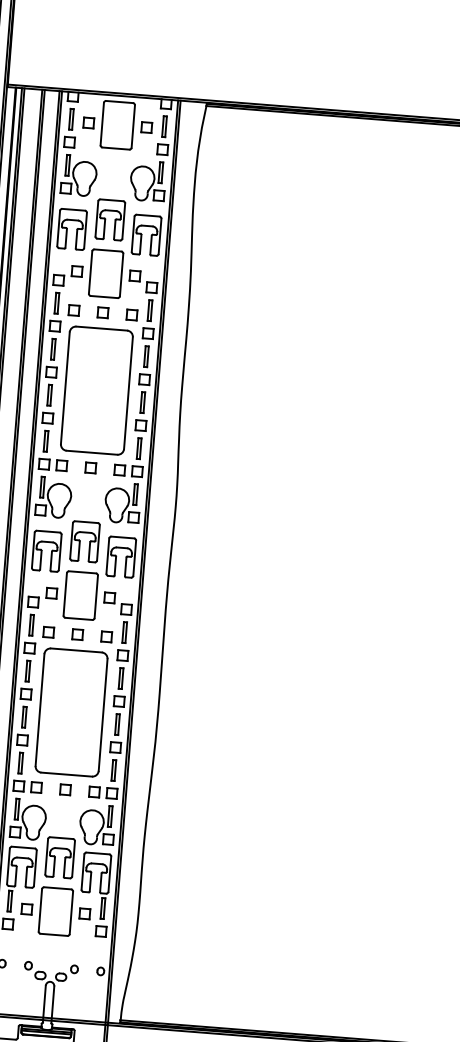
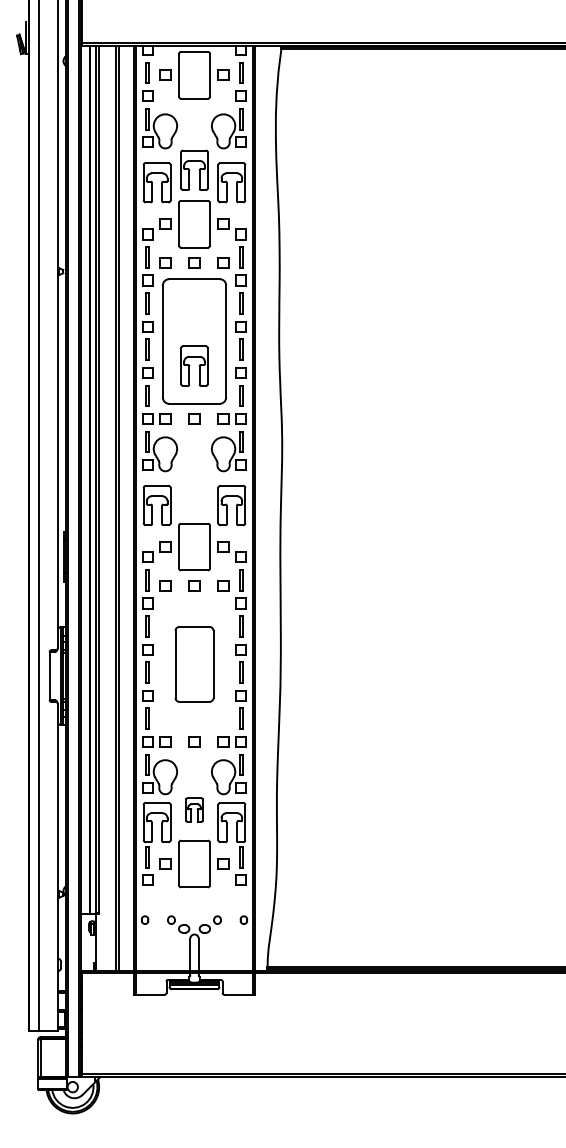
part: (85, 541) -> (194, 365), moved
part: (71, 712) -> (194, 664), size x0.6
part: (60, 857) -> (194, 809), size x0.6

